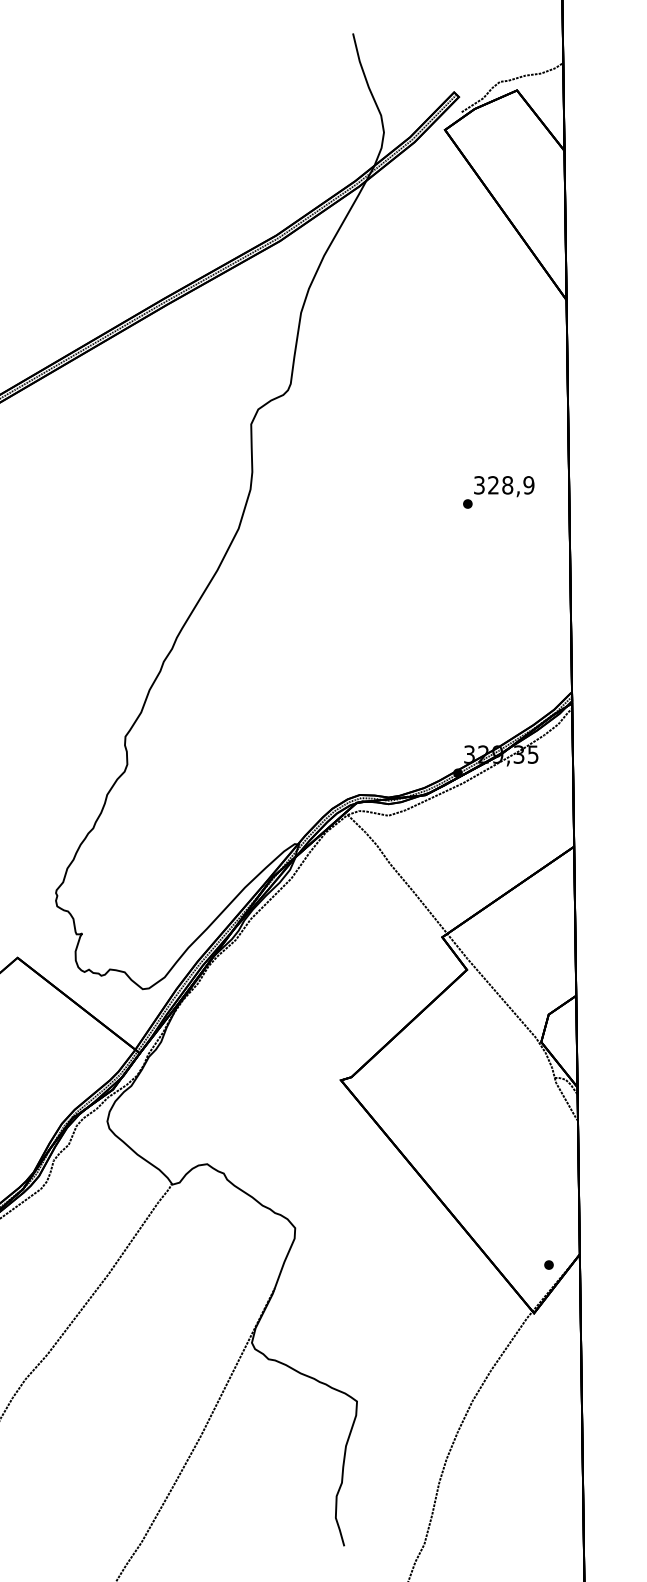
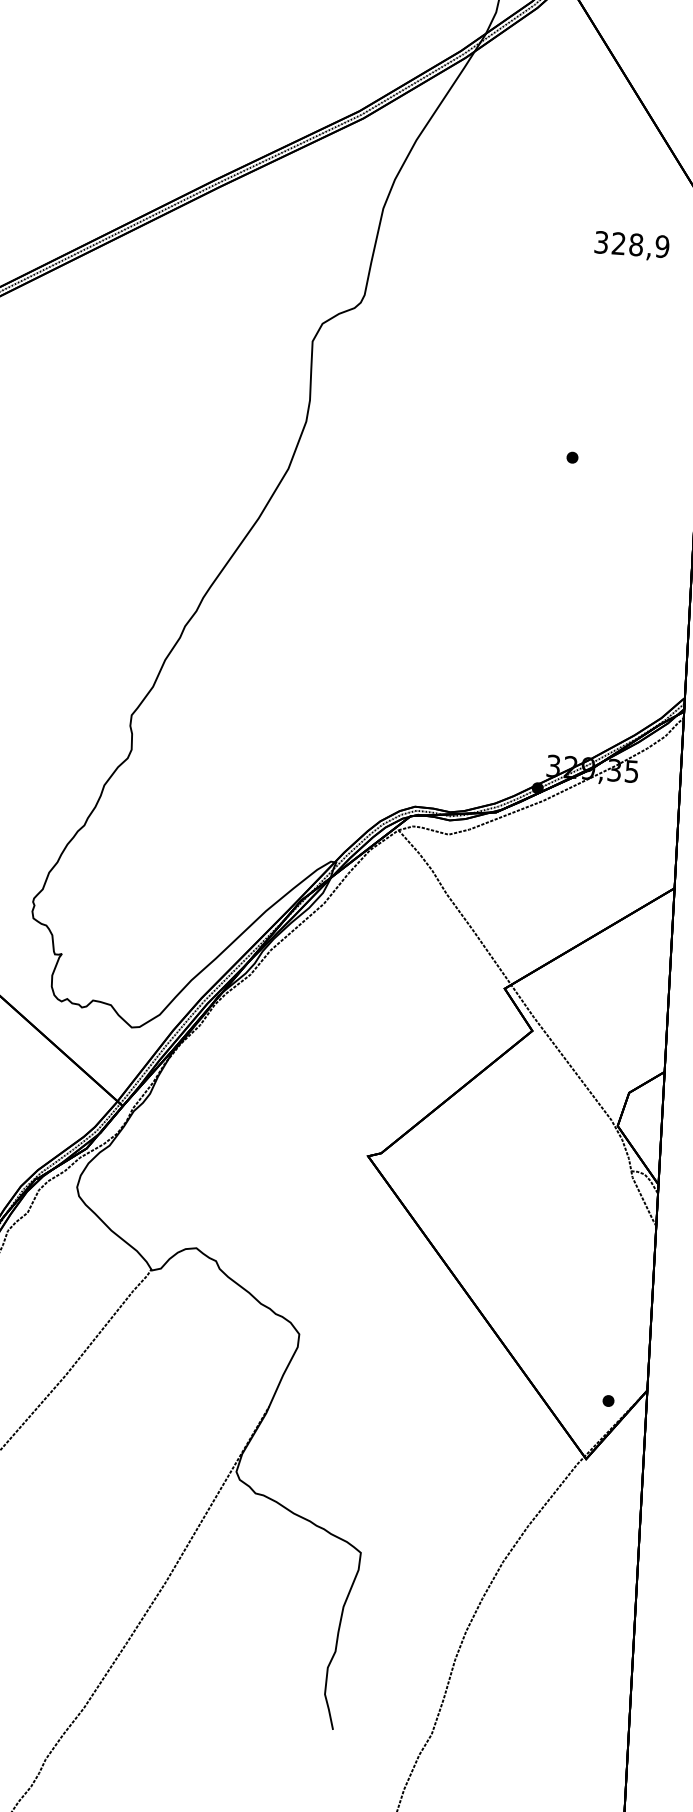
text: (504, 486) -> (632, 246), moved

